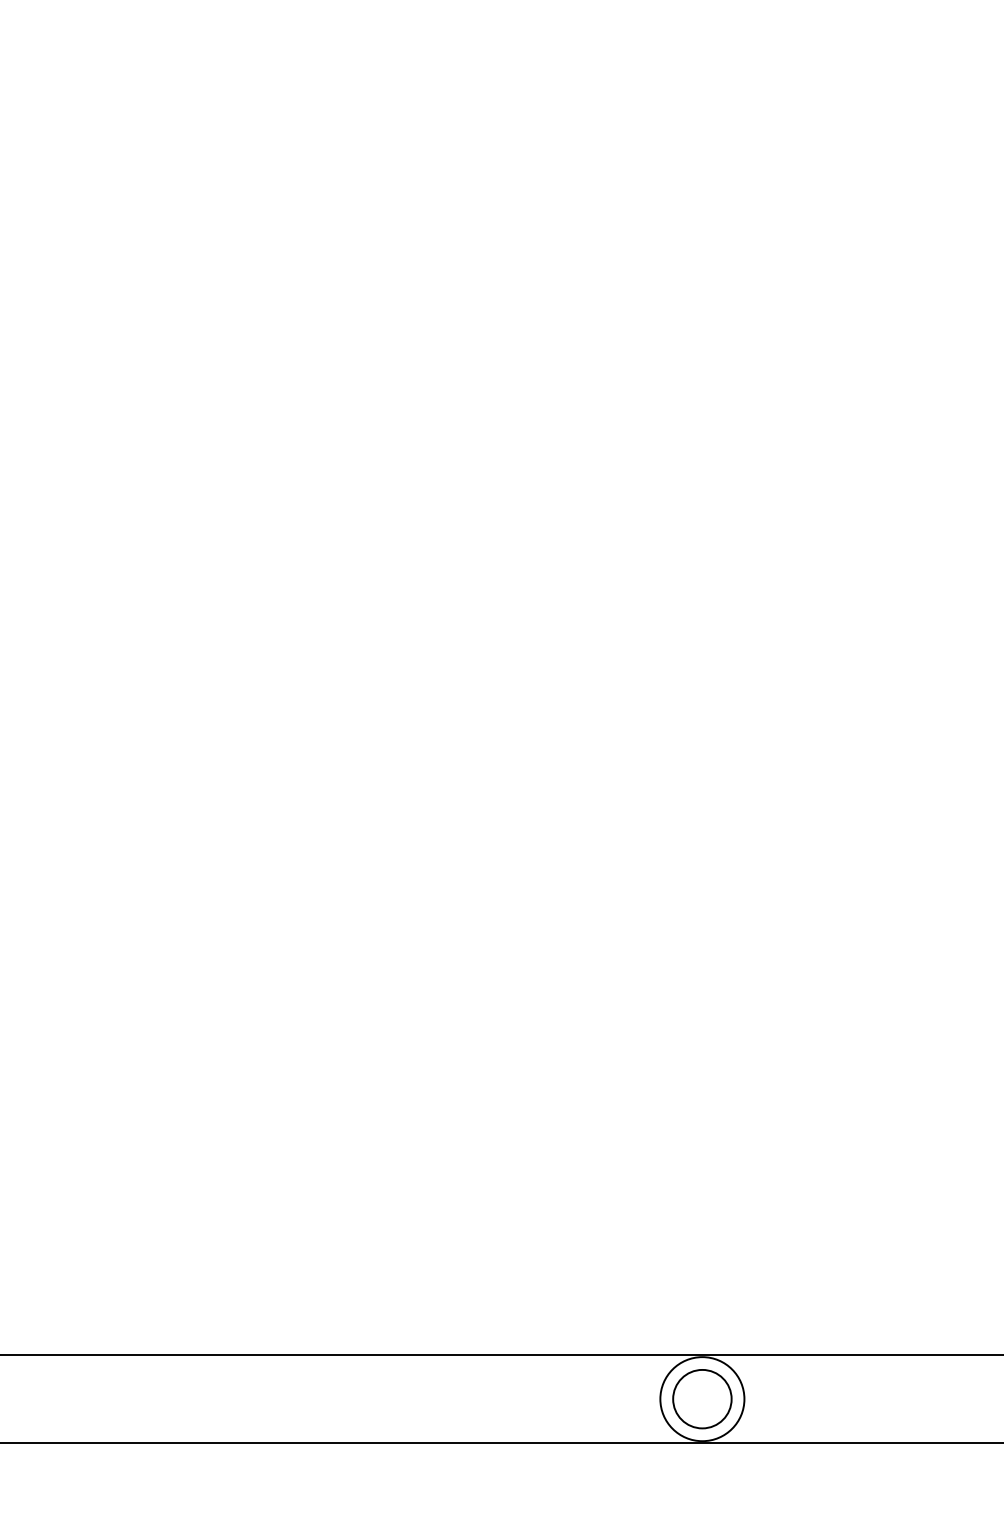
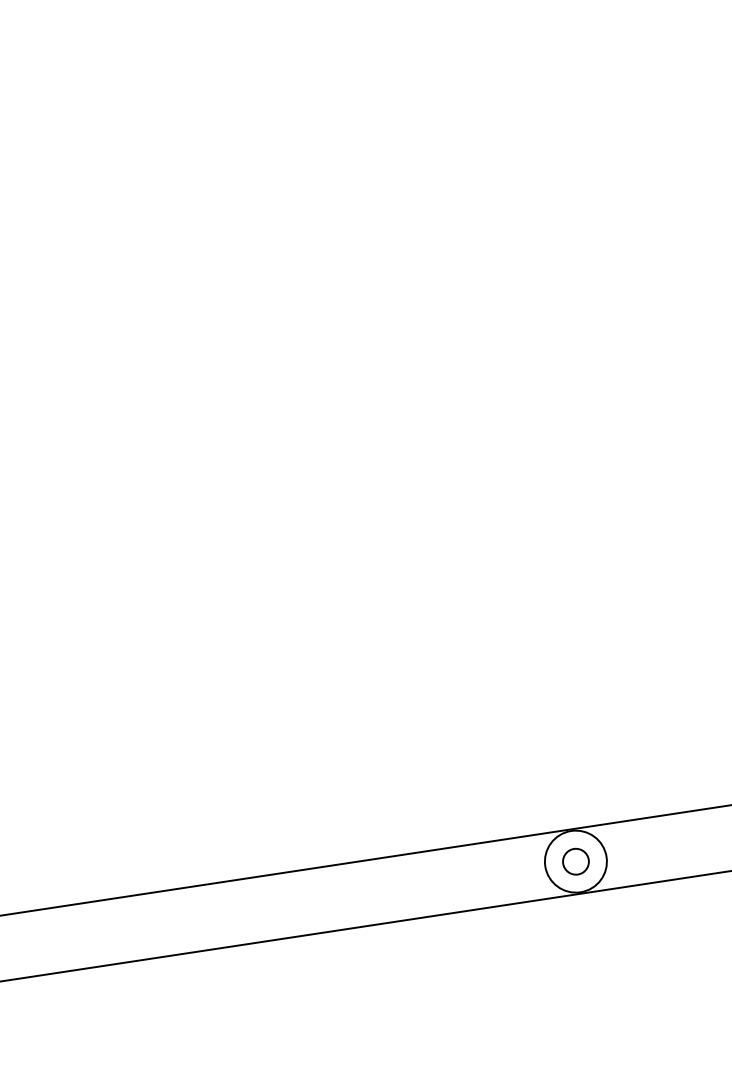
circle: (702, 1399) -> (576, 861), size x0.6

